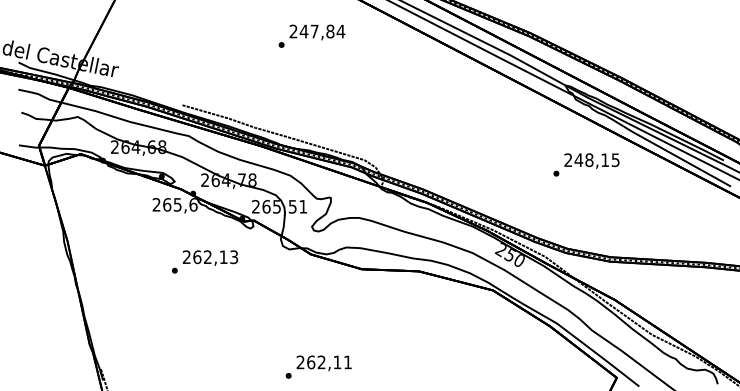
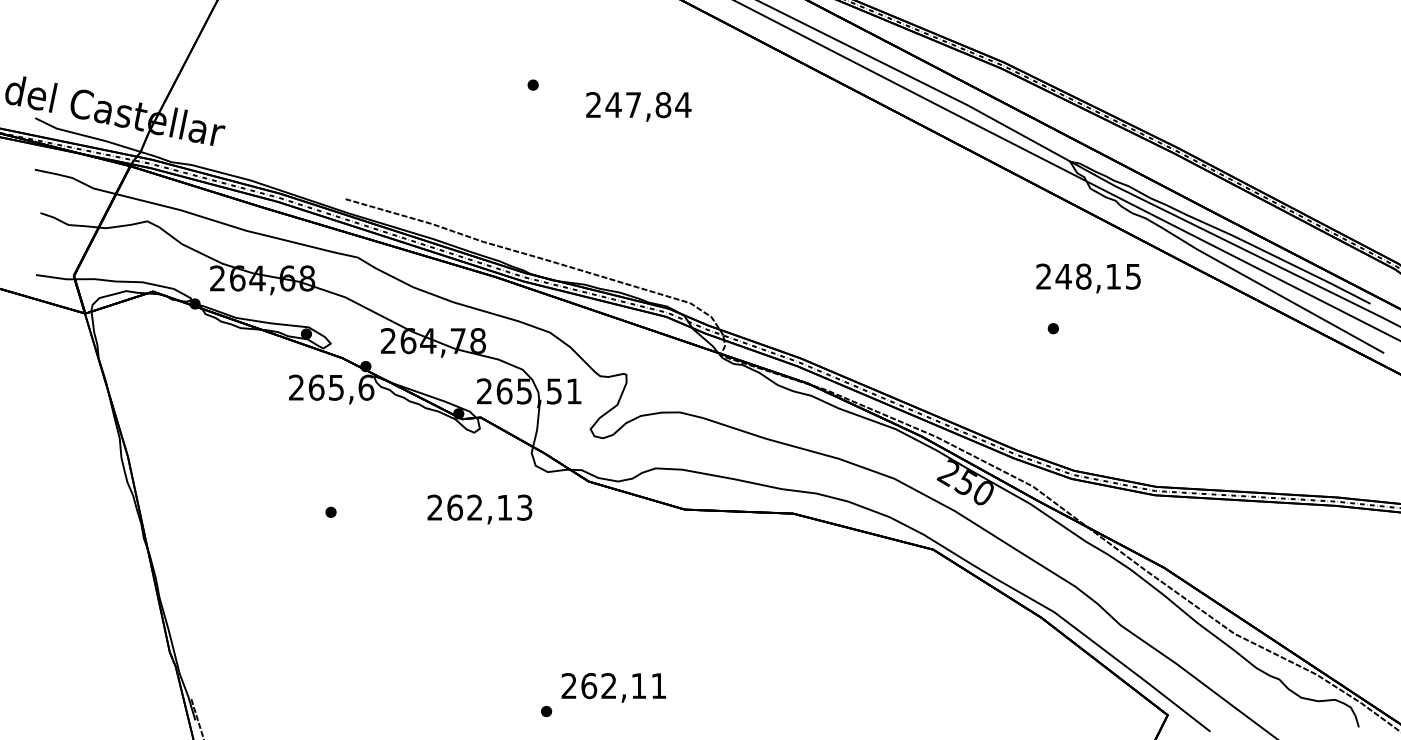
text: (317, 32) -> (638, 106), moved
text: (591, 160) -> (1087, 277), moved
text: (210, 257) -> (479, 508), moved

